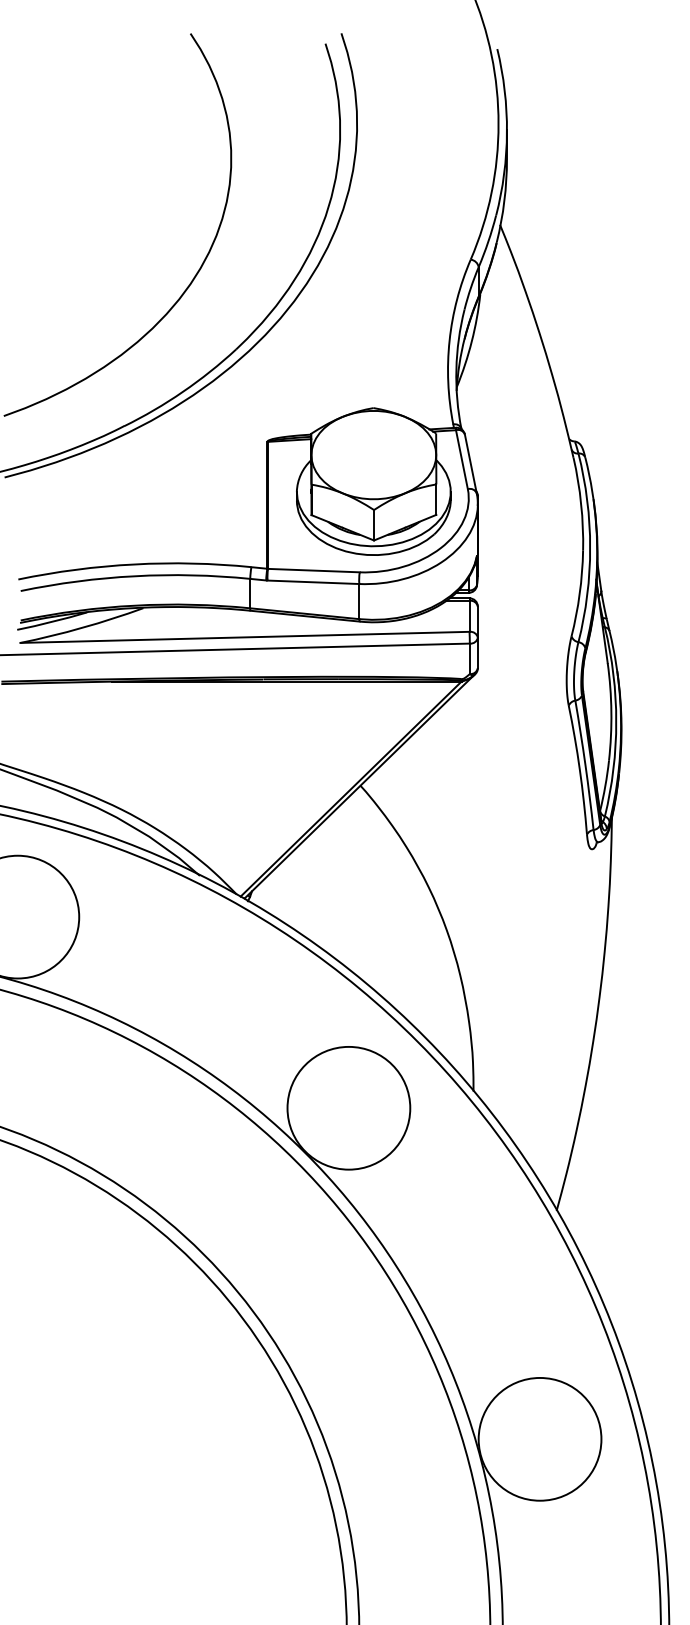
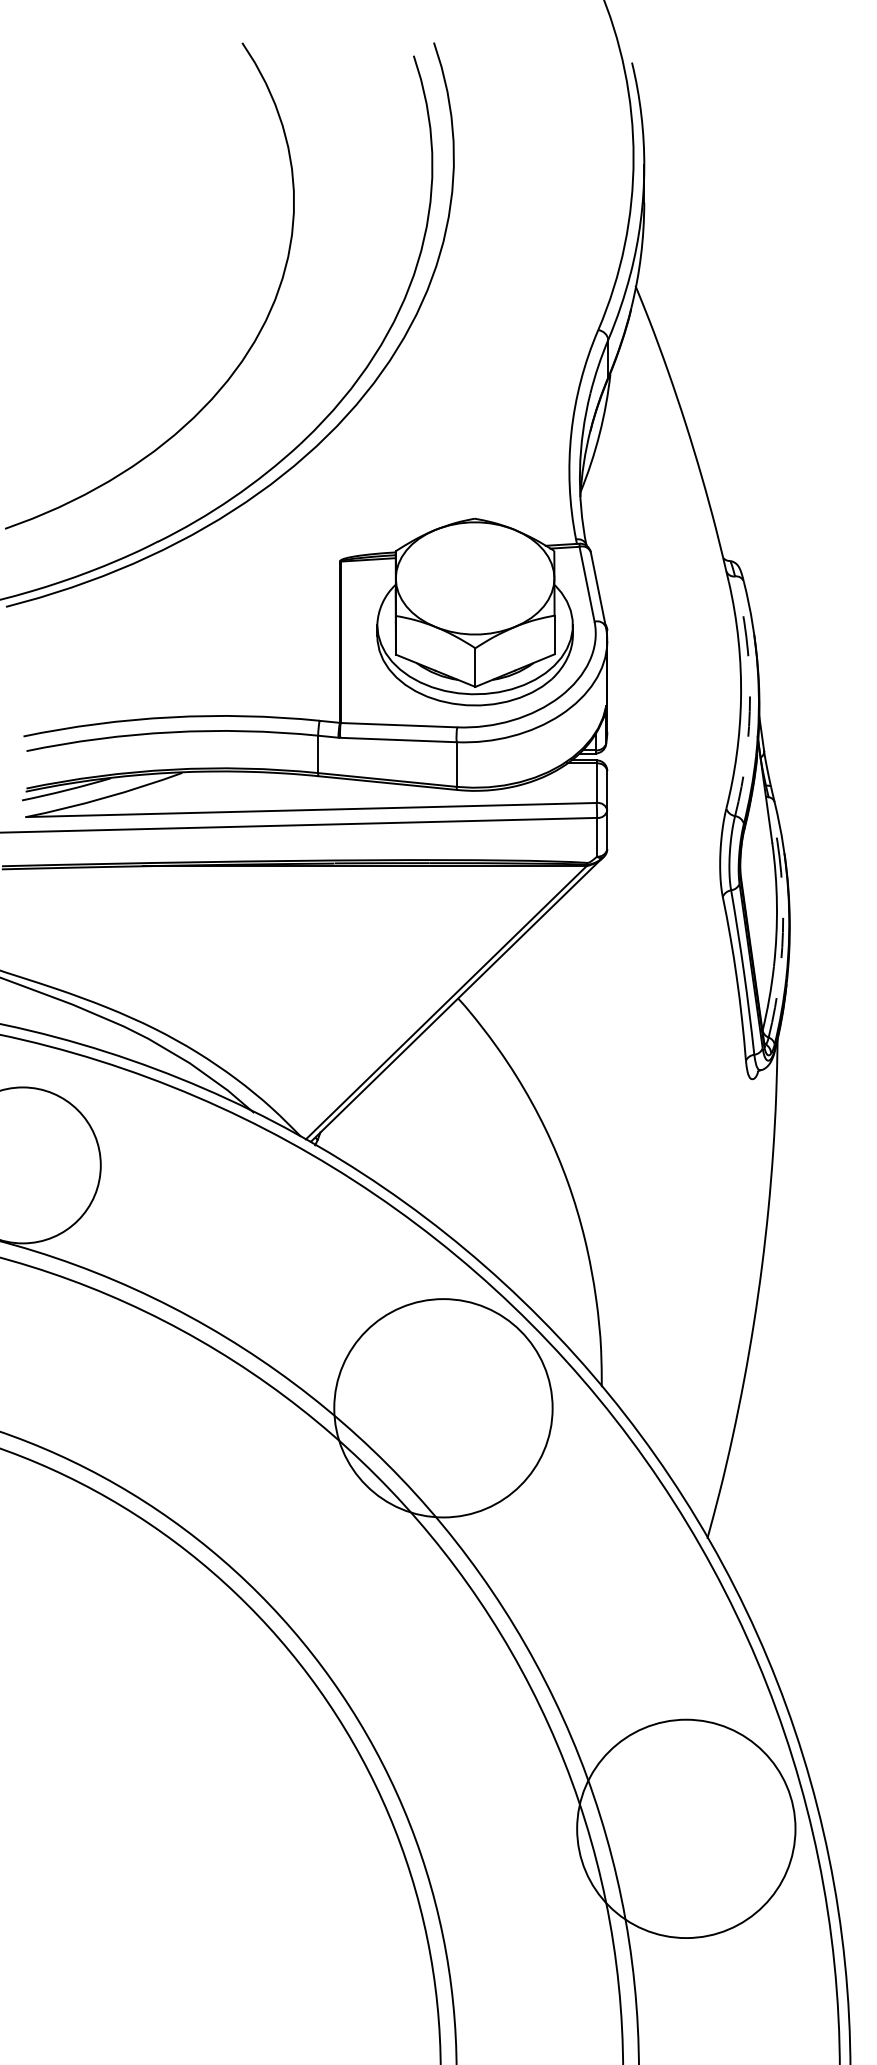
arc: (590, 548) -> (750, 696), solid -> dashed
arc: (616, 721) -> (783, 917), solid -> dashed
circle: (348, 1108) -> (443, 1408), size x1.4
circle: (540, 1439) -> (686, 1828), size x1.4

